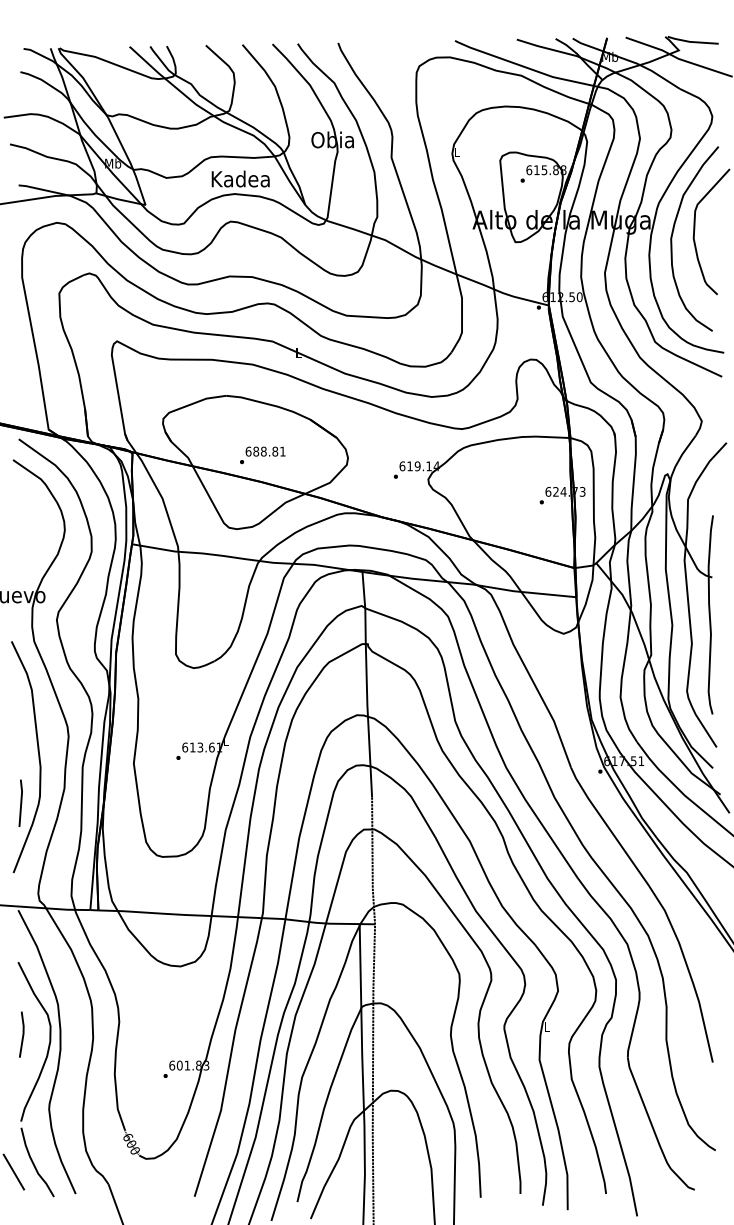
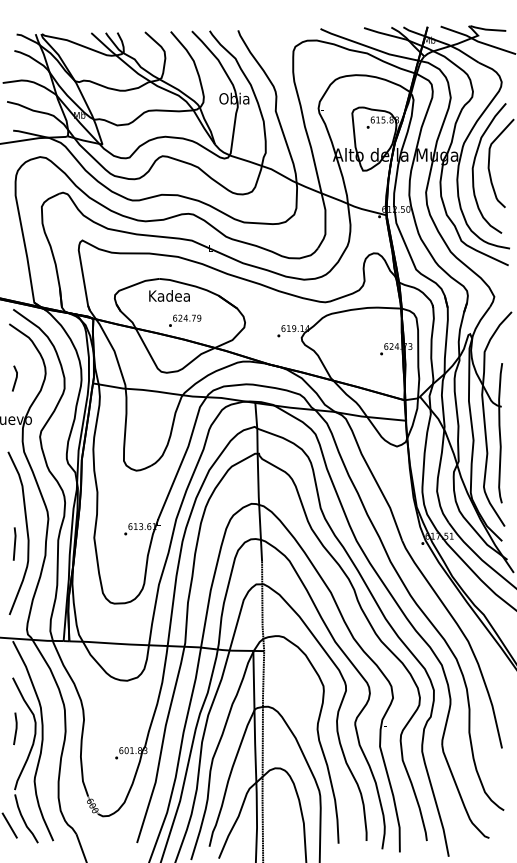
text: (240, 178) -> (169, 295), moved
text: (269, 451) -> (189, 318), 688.81 -> 624.79
line: (22, 537) -> (15, 378), added
line: (20, 802) -> (14, 543), moved

